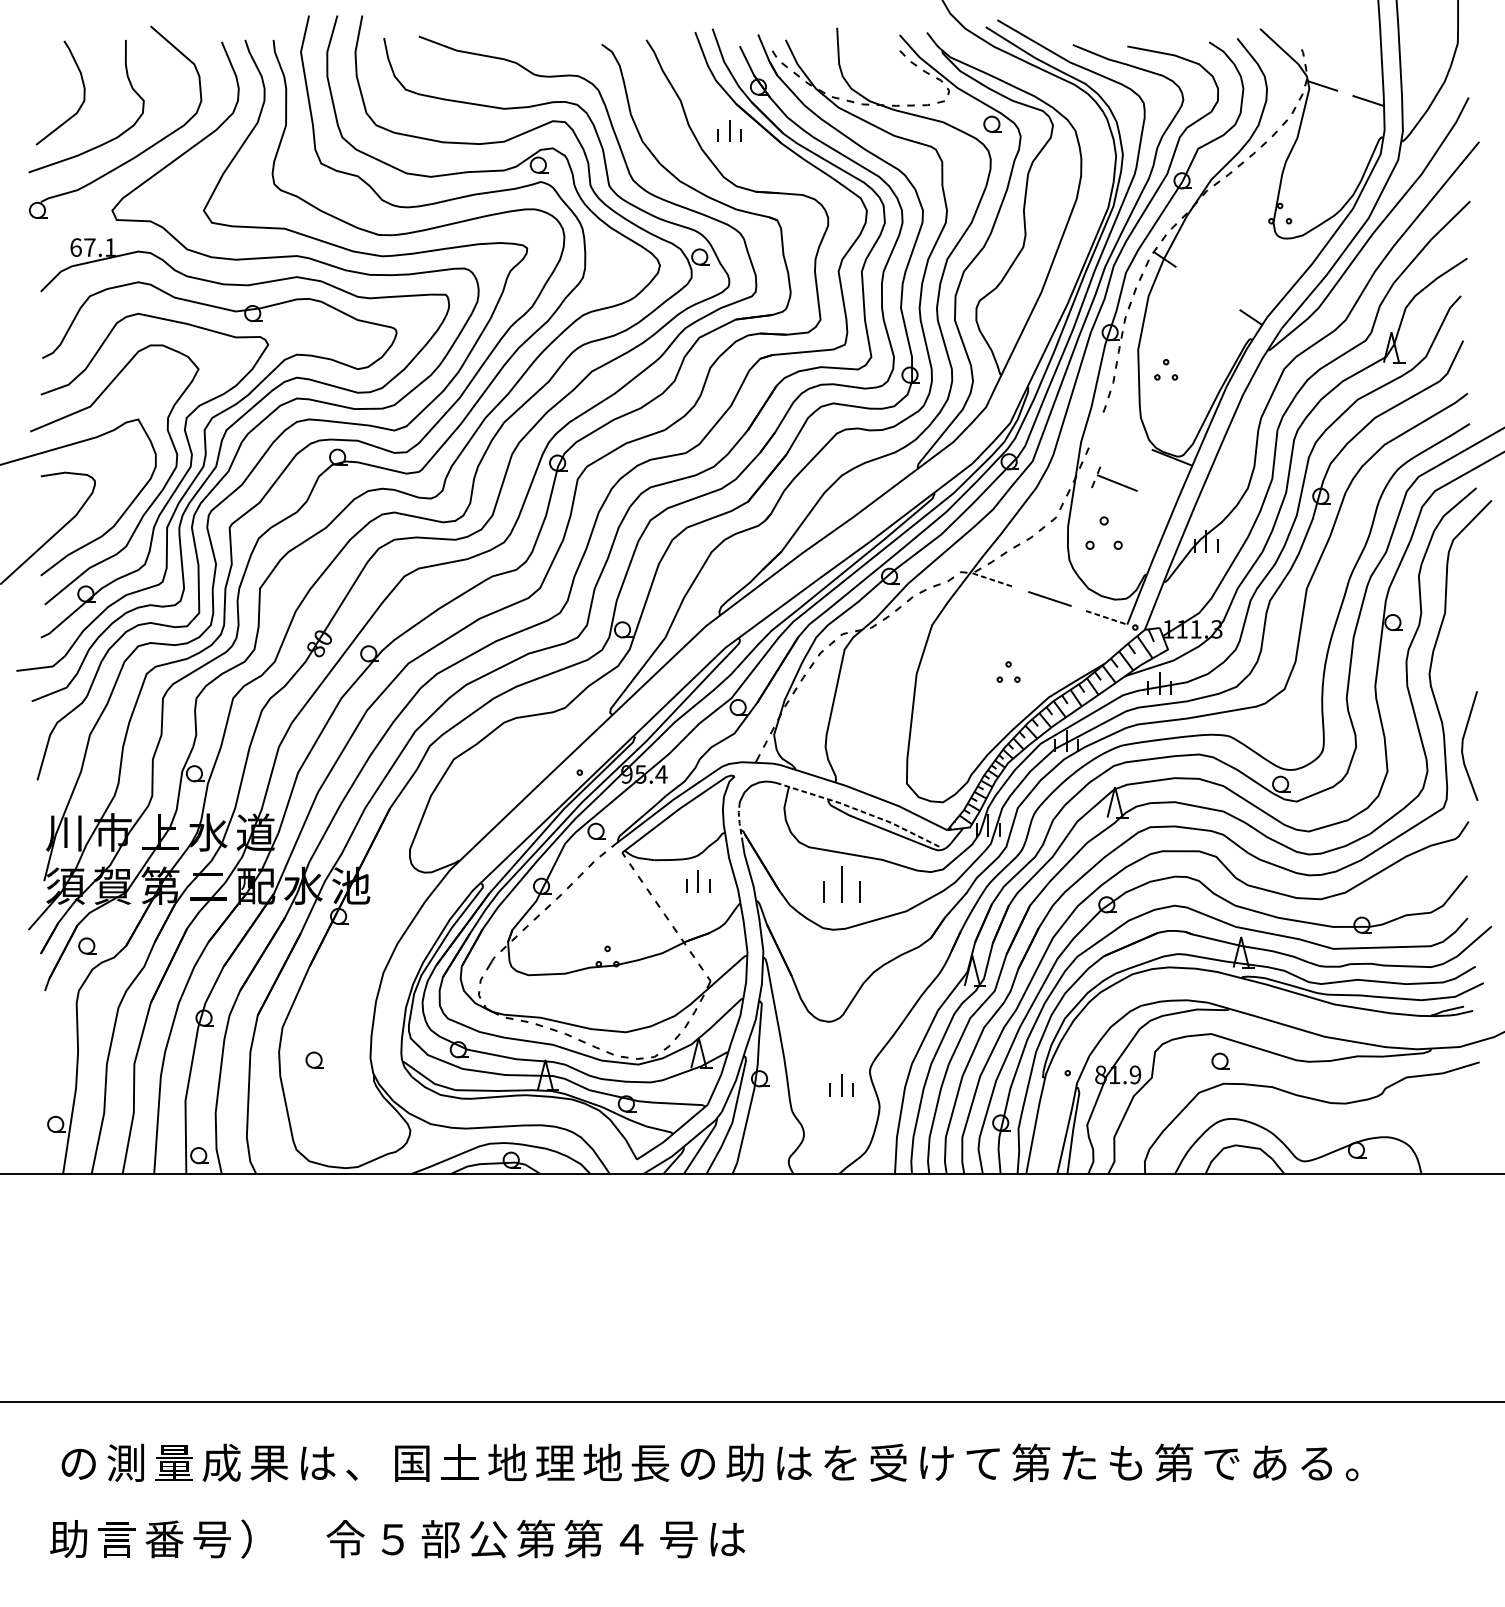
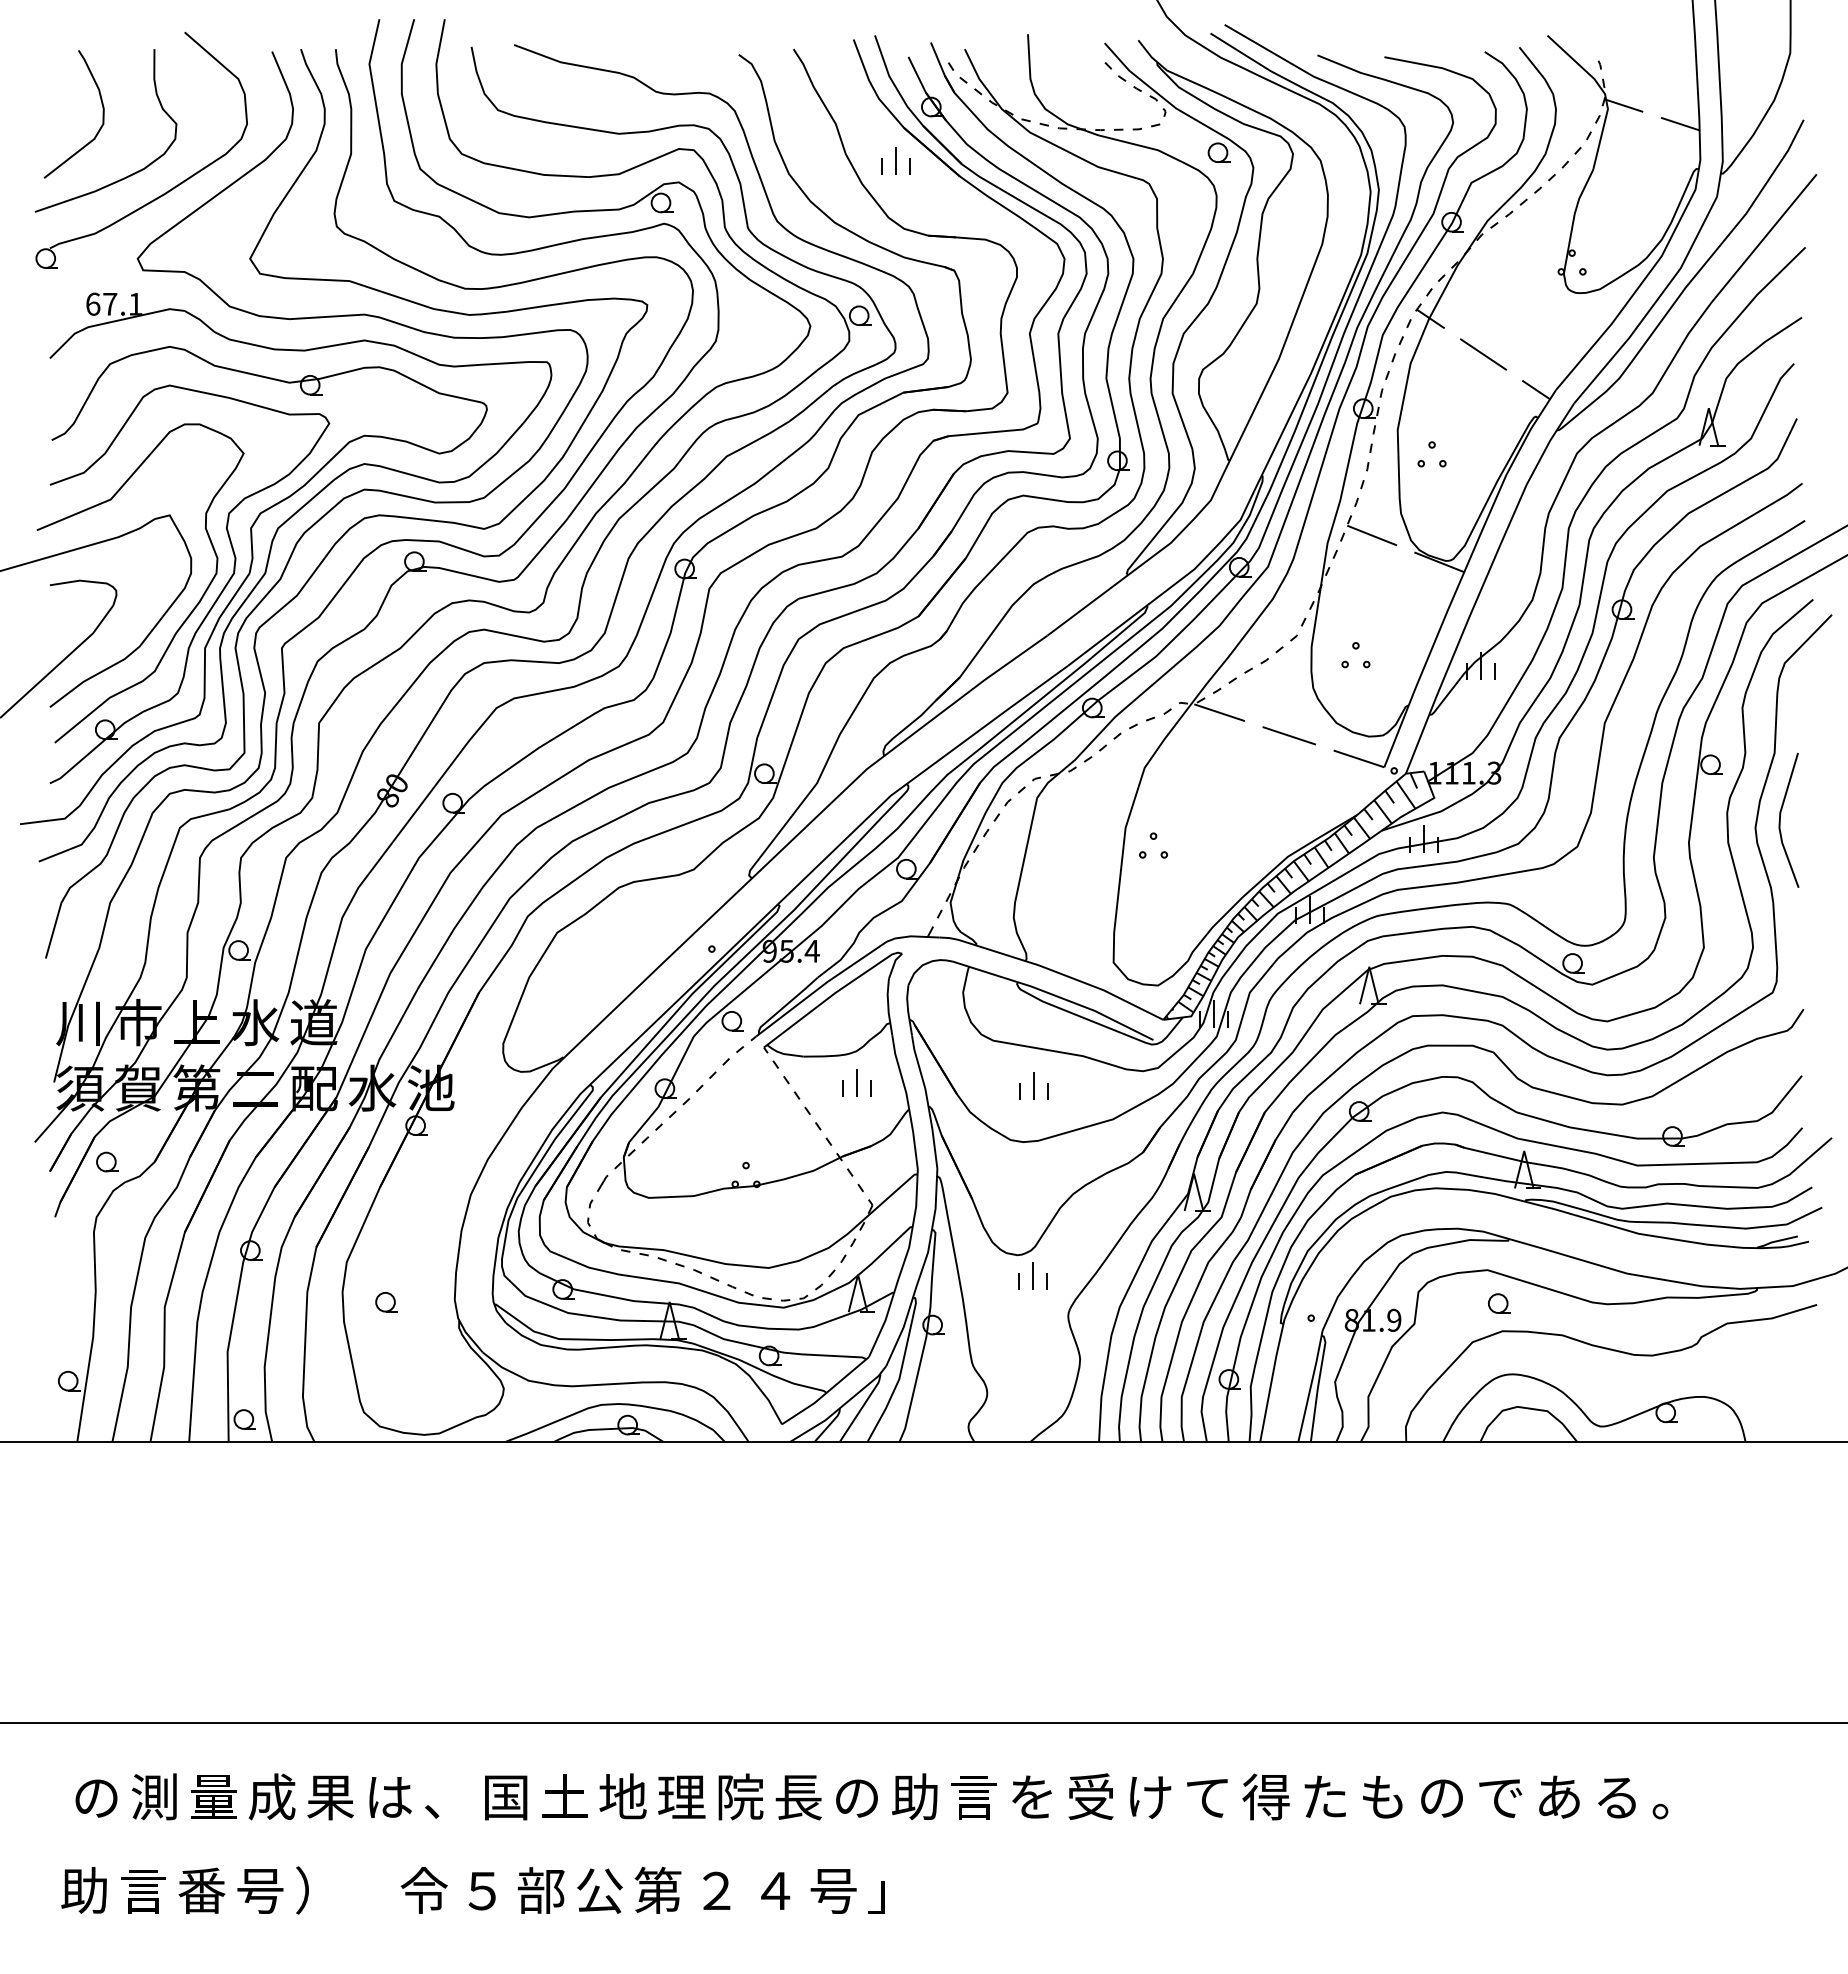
line: (1208, 288) -> (1483, 354), added
part: (1114, 479) -> (1368, 530), moved
part: (1103, 533) -> (1355, 655), size x0.62
line: (993, 580) -> (1219, 712), dashed -> solid
line: (1107, 617) -> (1359, 758), dashed -> solid
part: (1008, 672) -> (1153, 845), moved
line: (1462, 745) -> (1780, 819), moved
line: (859, 810) -> (1055, 995), dashed -> solid
line: (739, 822) -> (908, 1010), dashed -> solid
part: (841, 883) -> (1033, 1085), size x0.62
part: (840, 1084) -> (1032, 1275), moved
text: (602, 1462) -> (739, 1796), 地 -> 院
text: (1030, 1462) -> (1265, 1796), 第 -> 得
text: (1173, 1462) -> (1441, 1796), 第 -> の
text: (792, 1463) -> (973, 1797), は -> 言
text: (583, 1538) -> (716, 1889), 第 -> ２
text: (726, 1539) -> (891, 1891), は -> 」

